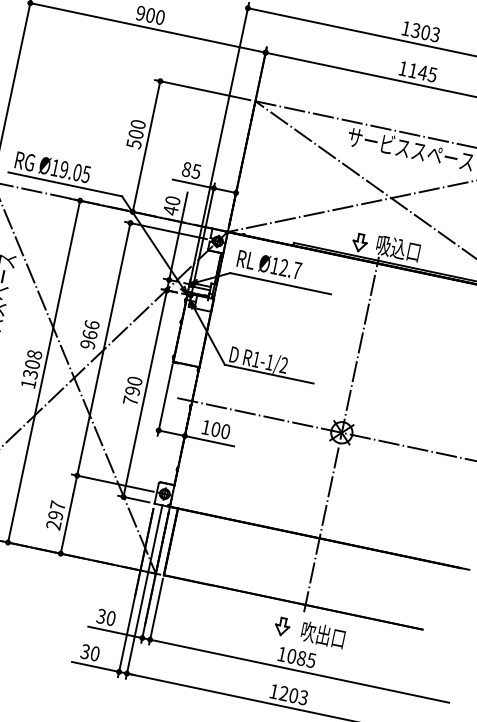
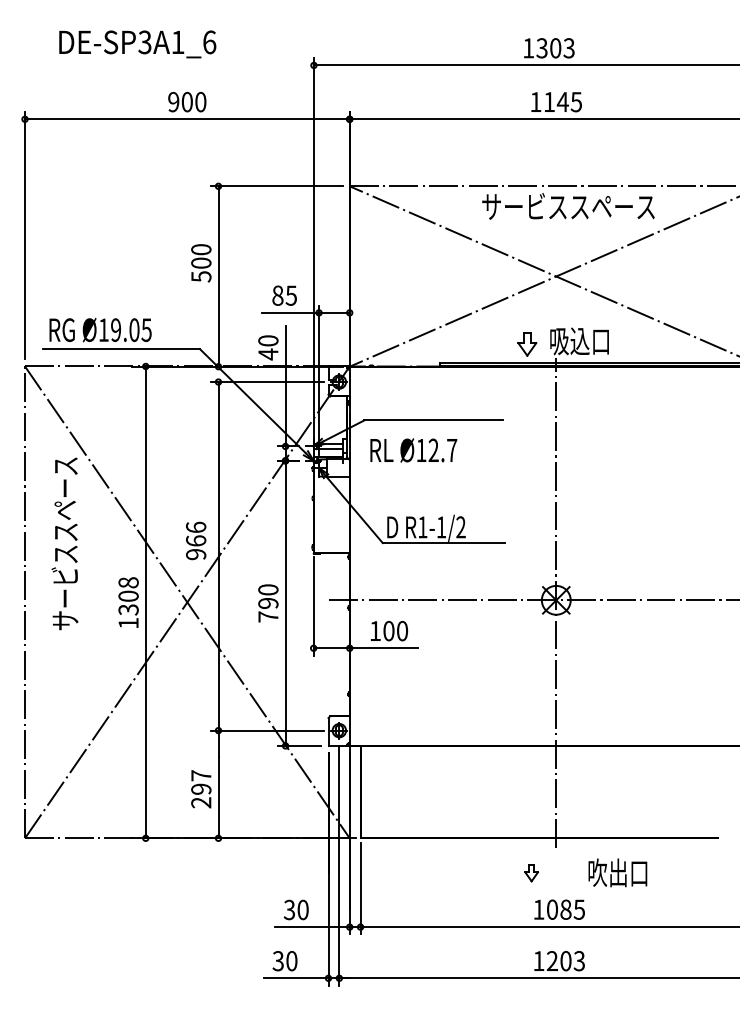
text: (269, 264) -> (413, 450), moved
part: (282, 626) -> (531, 873), size x0.7
text: (322, 634) -> (617, 872), moved

